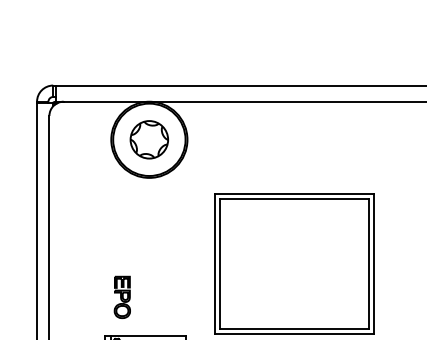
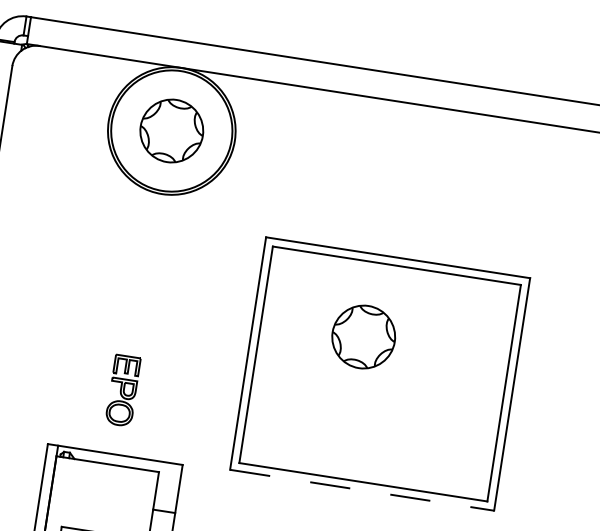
part: (280, 243) -> (362, 336), added
part: (121, 296) -> (121, 388), moved
line: (294, 334) -> (362, 490), solid -> dashed

